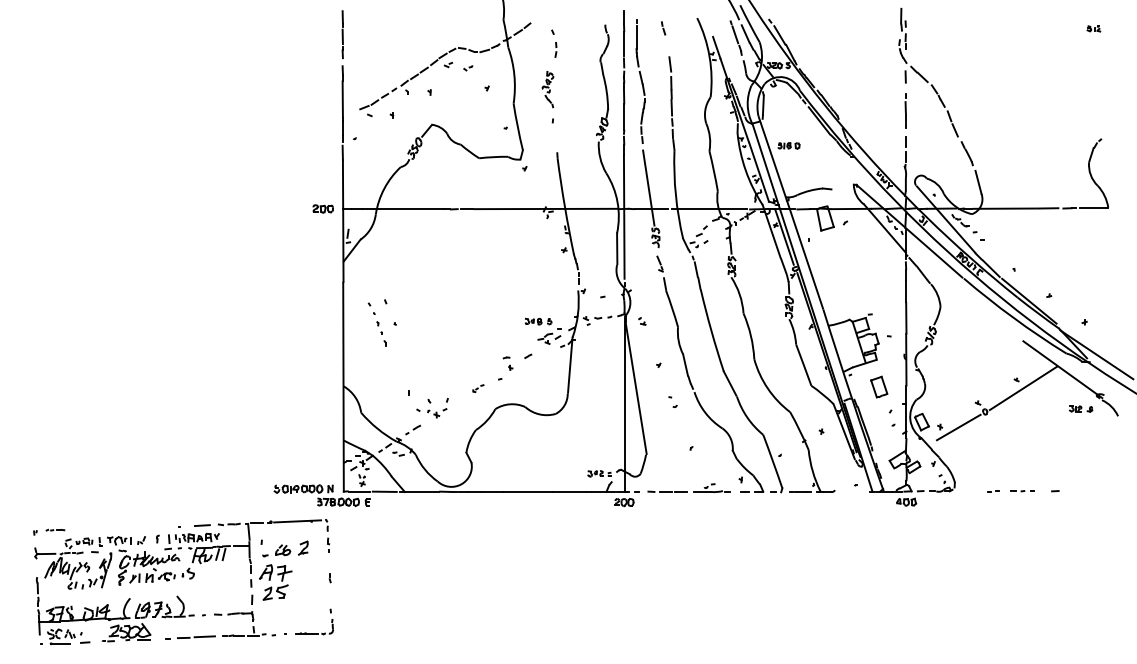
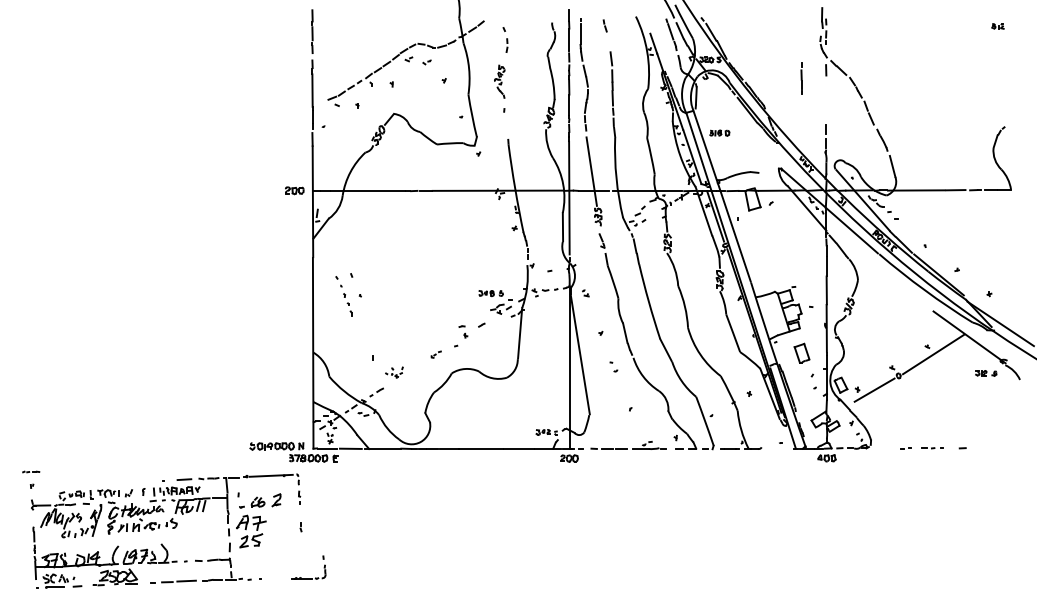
line: (905, 110) -> (801, 78), moved
part: (432, 408) -> (394, 372), size x0.6
part: (55, 529) -> (31, 471), moved
part: (314, 633) -> (308, 578), moved

